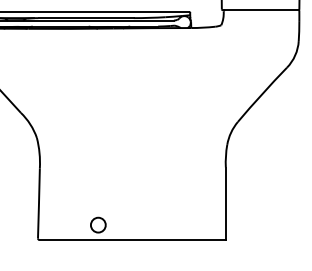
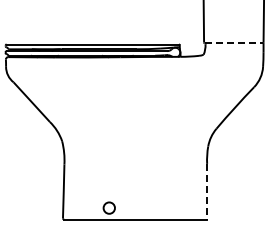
line: (261, 10) -> (234, 43), solid -> dashed
line: (226, 203) -> (207, 191), solid -> dashed

